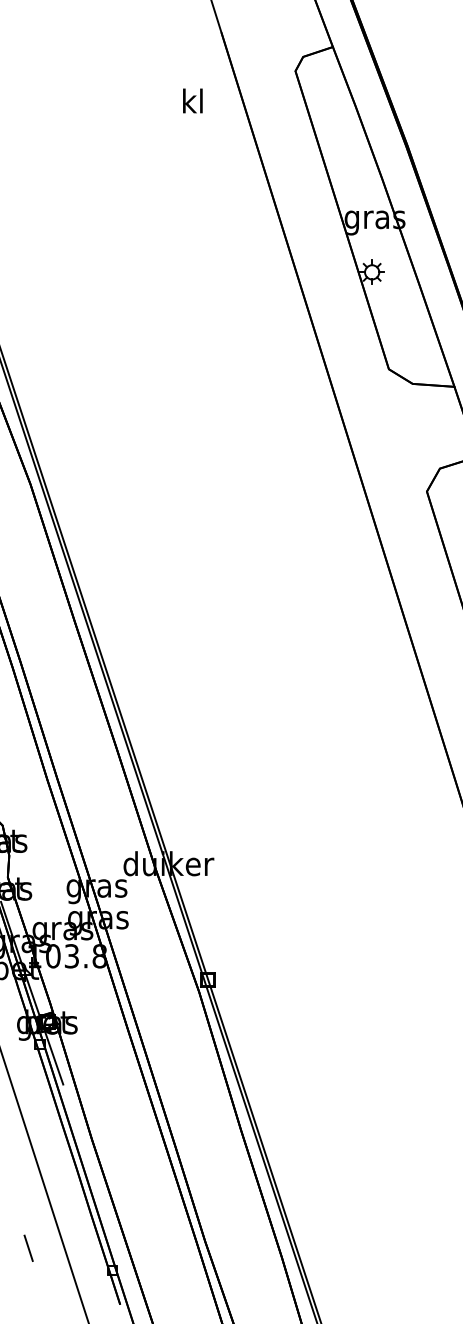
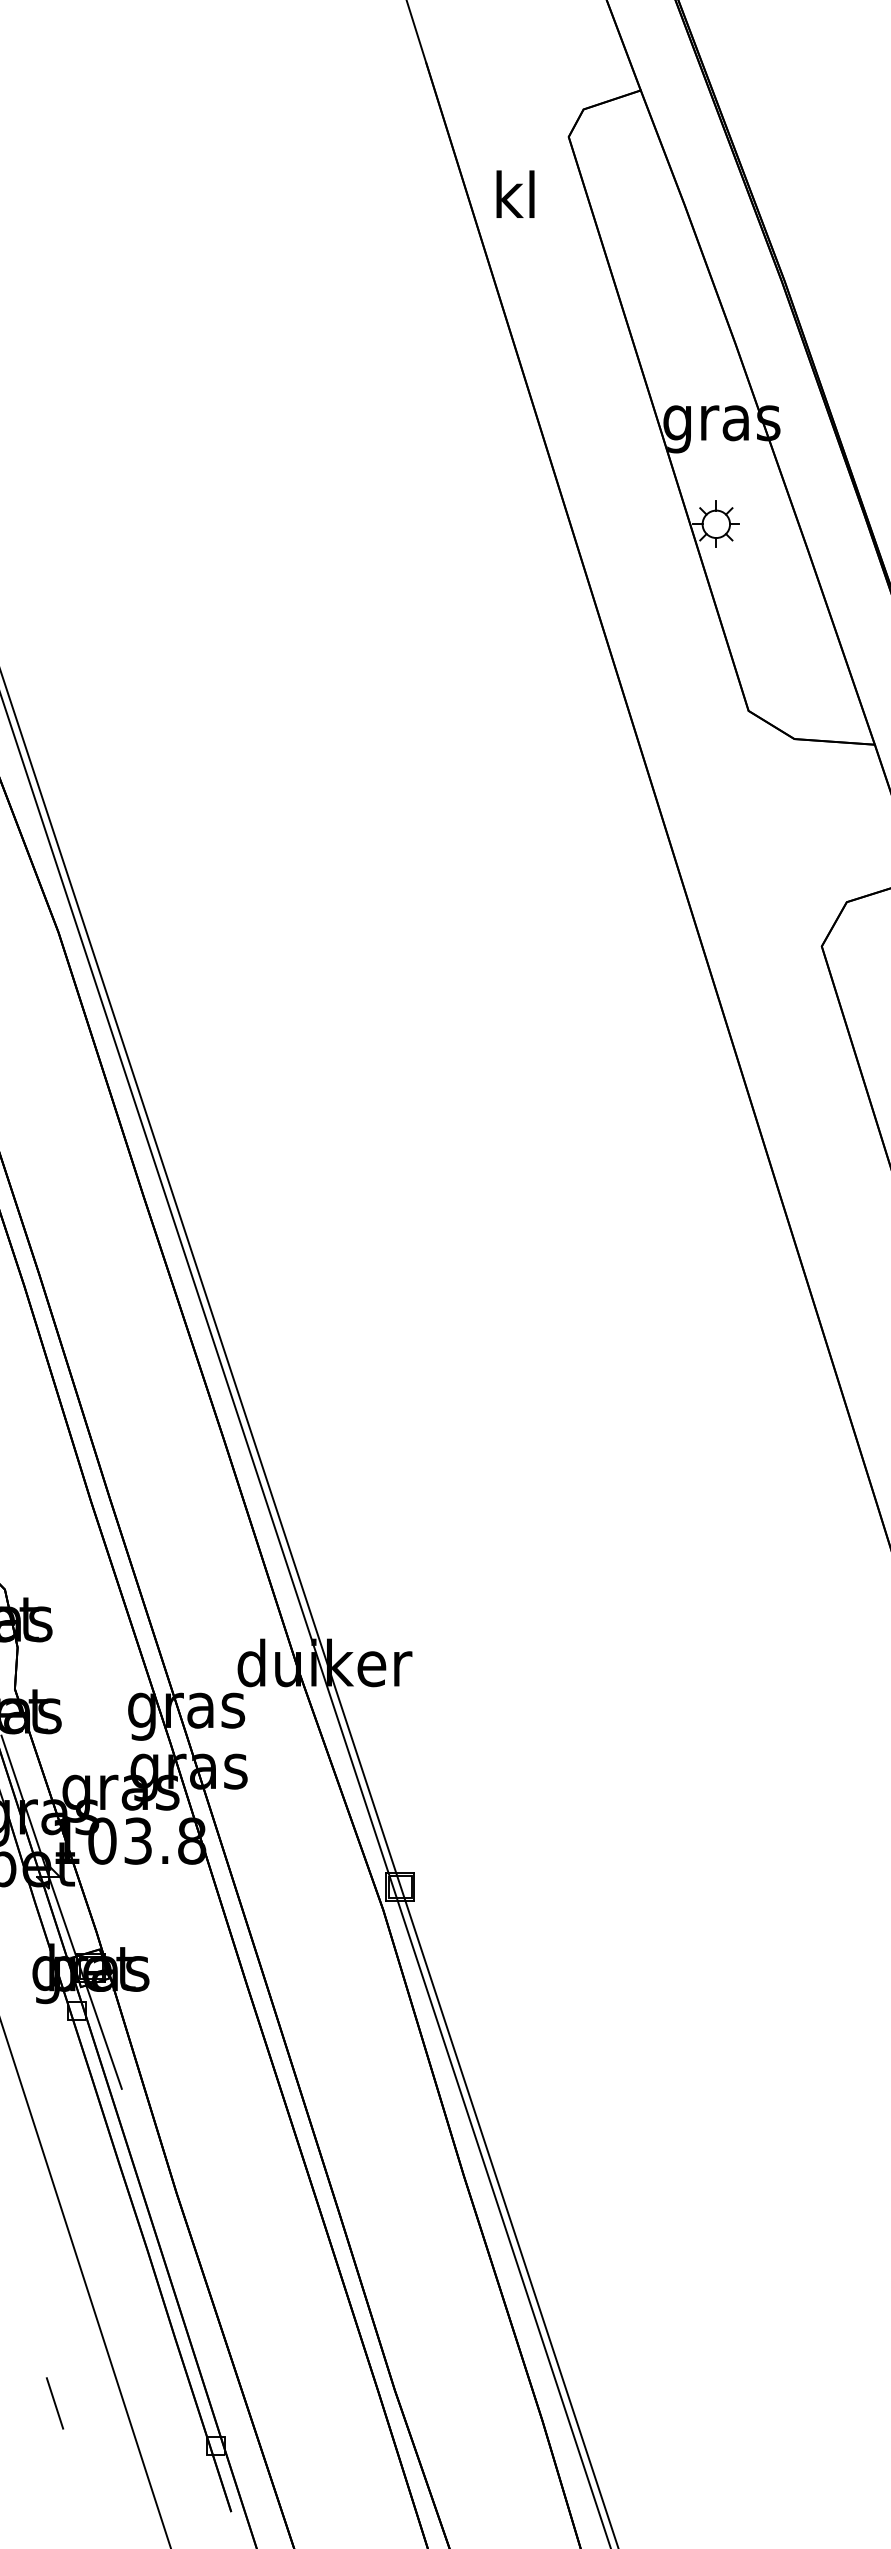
text: (192, 100) -> (514, 193), moved

